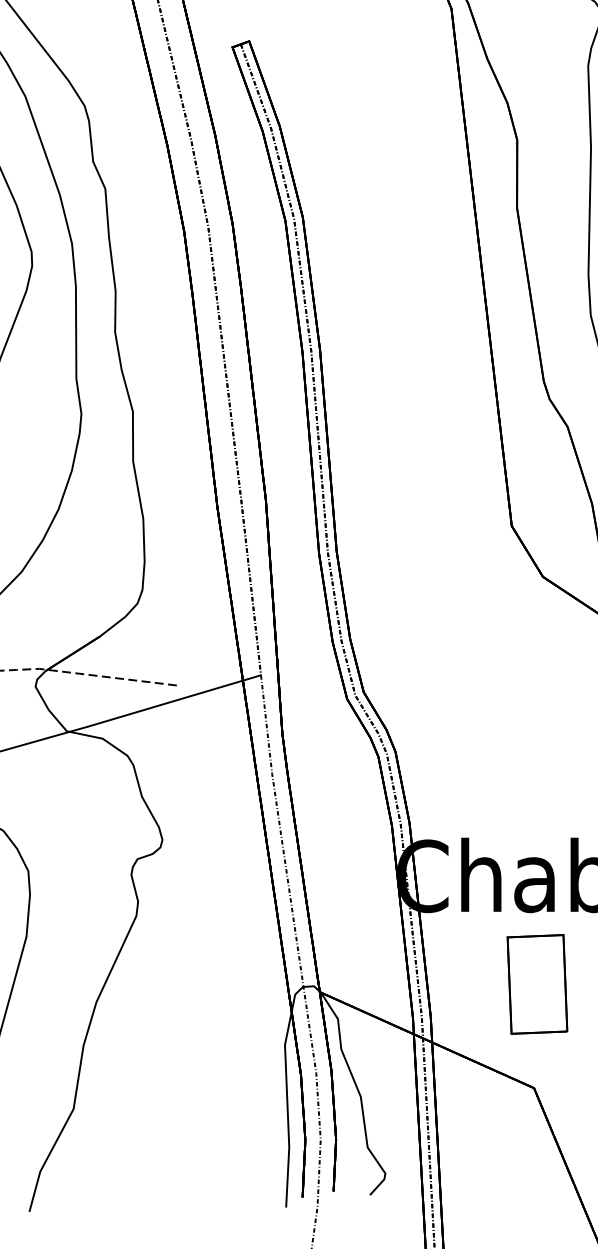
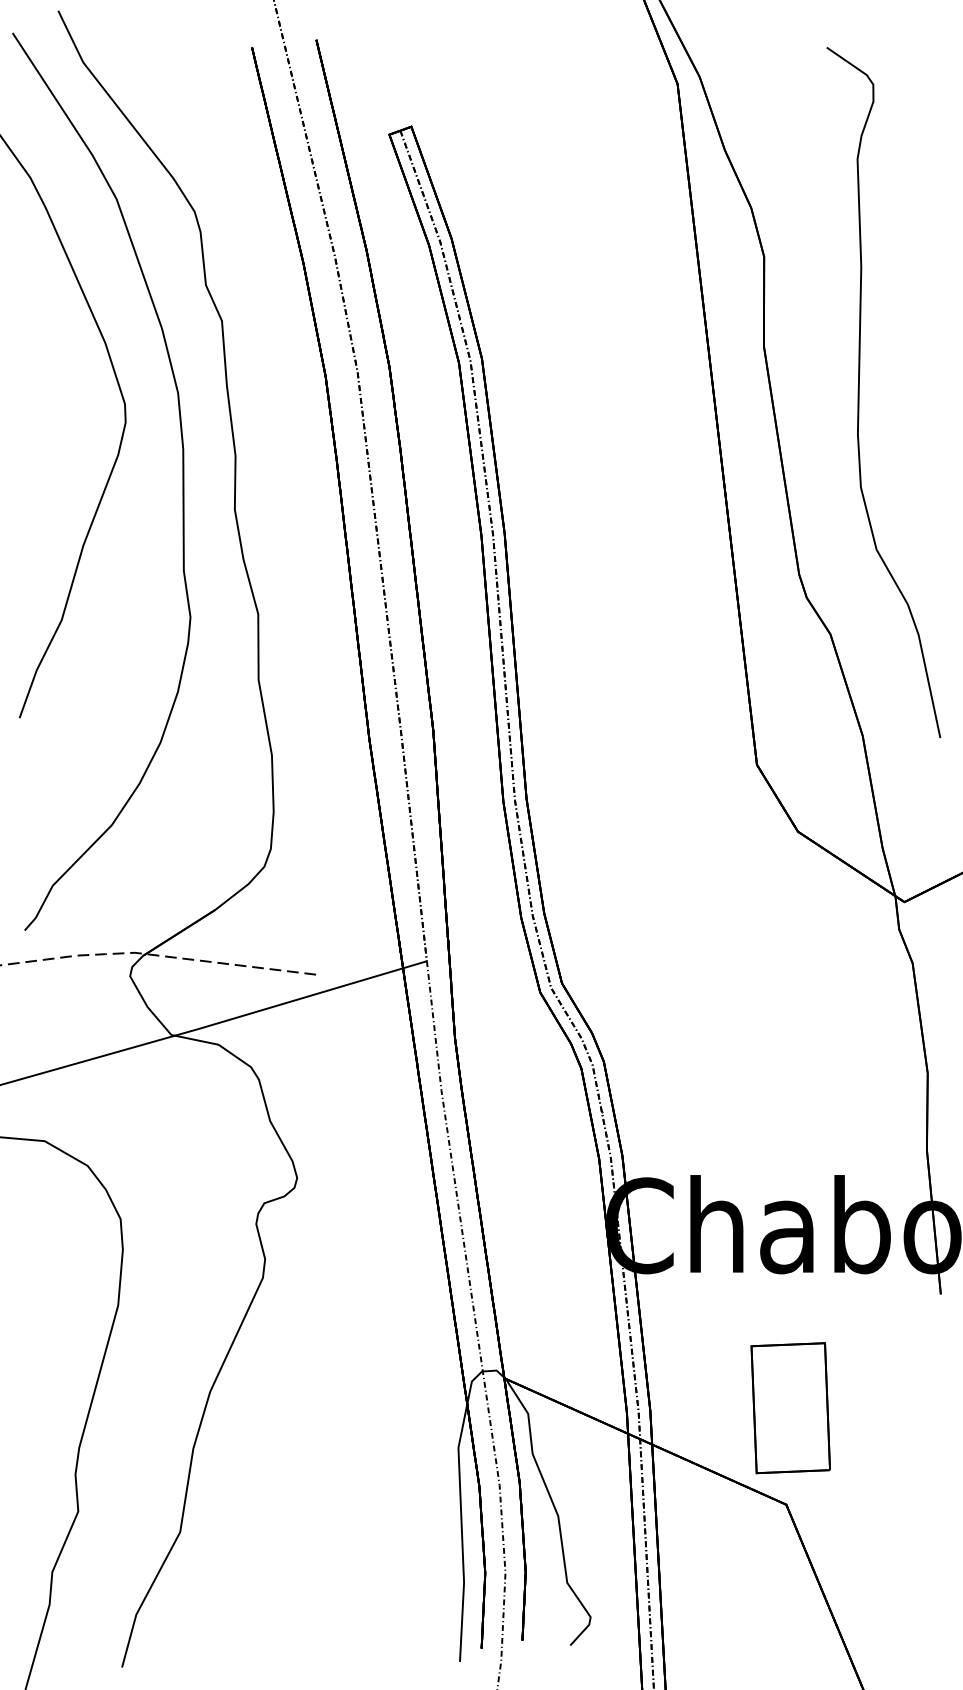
part: (537, 984) -> (790, 1408), moved

